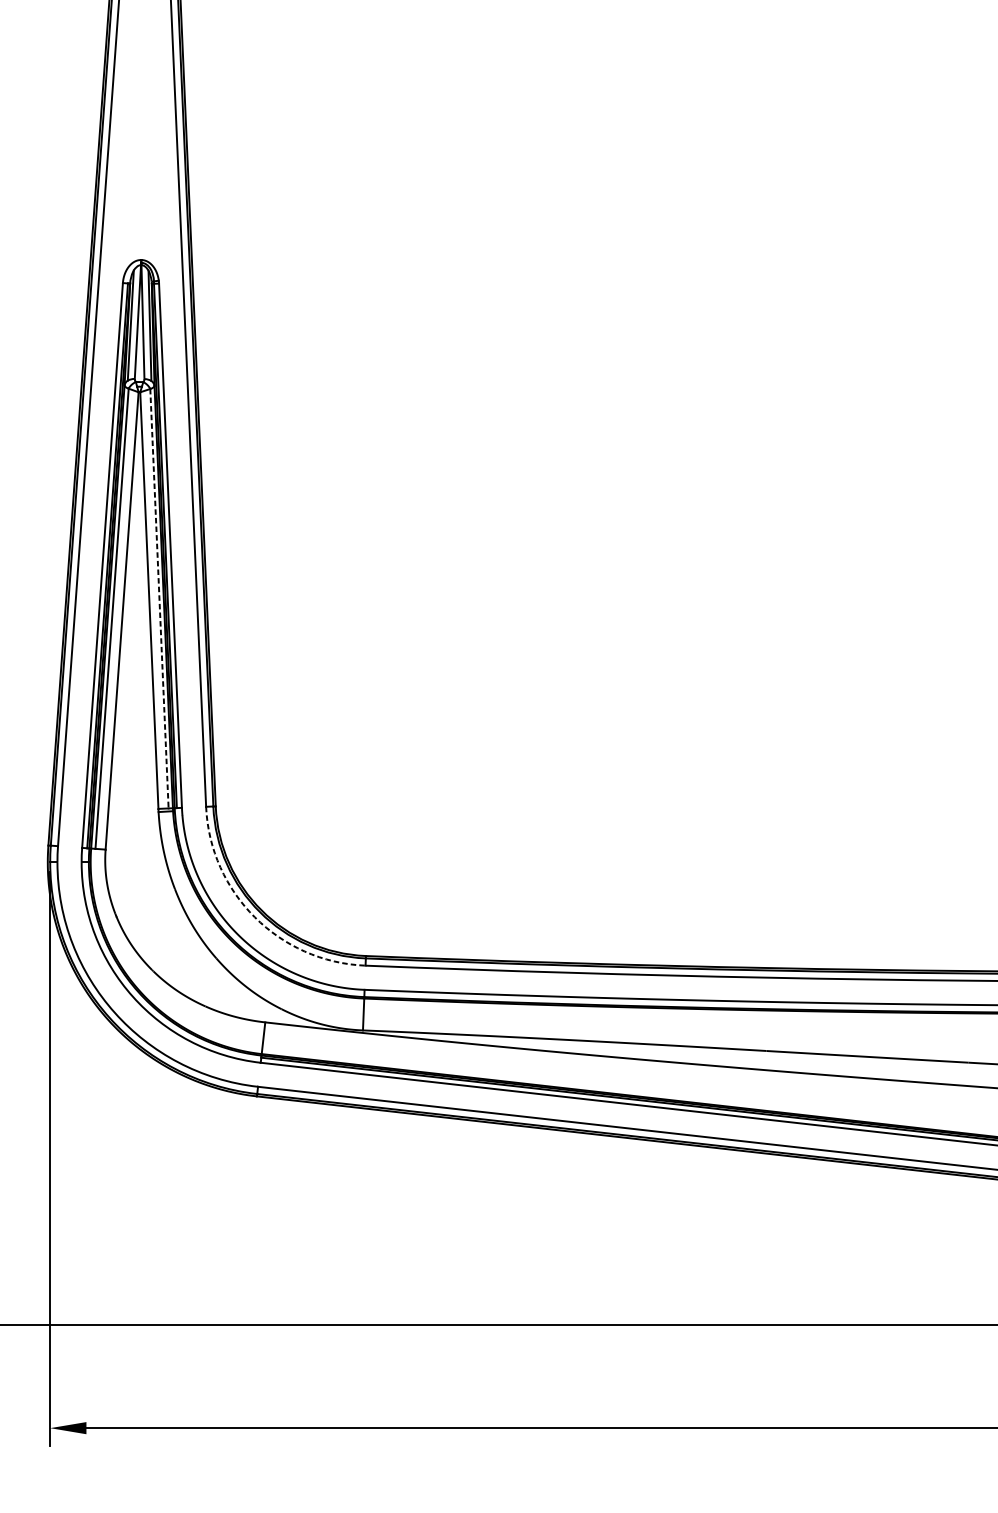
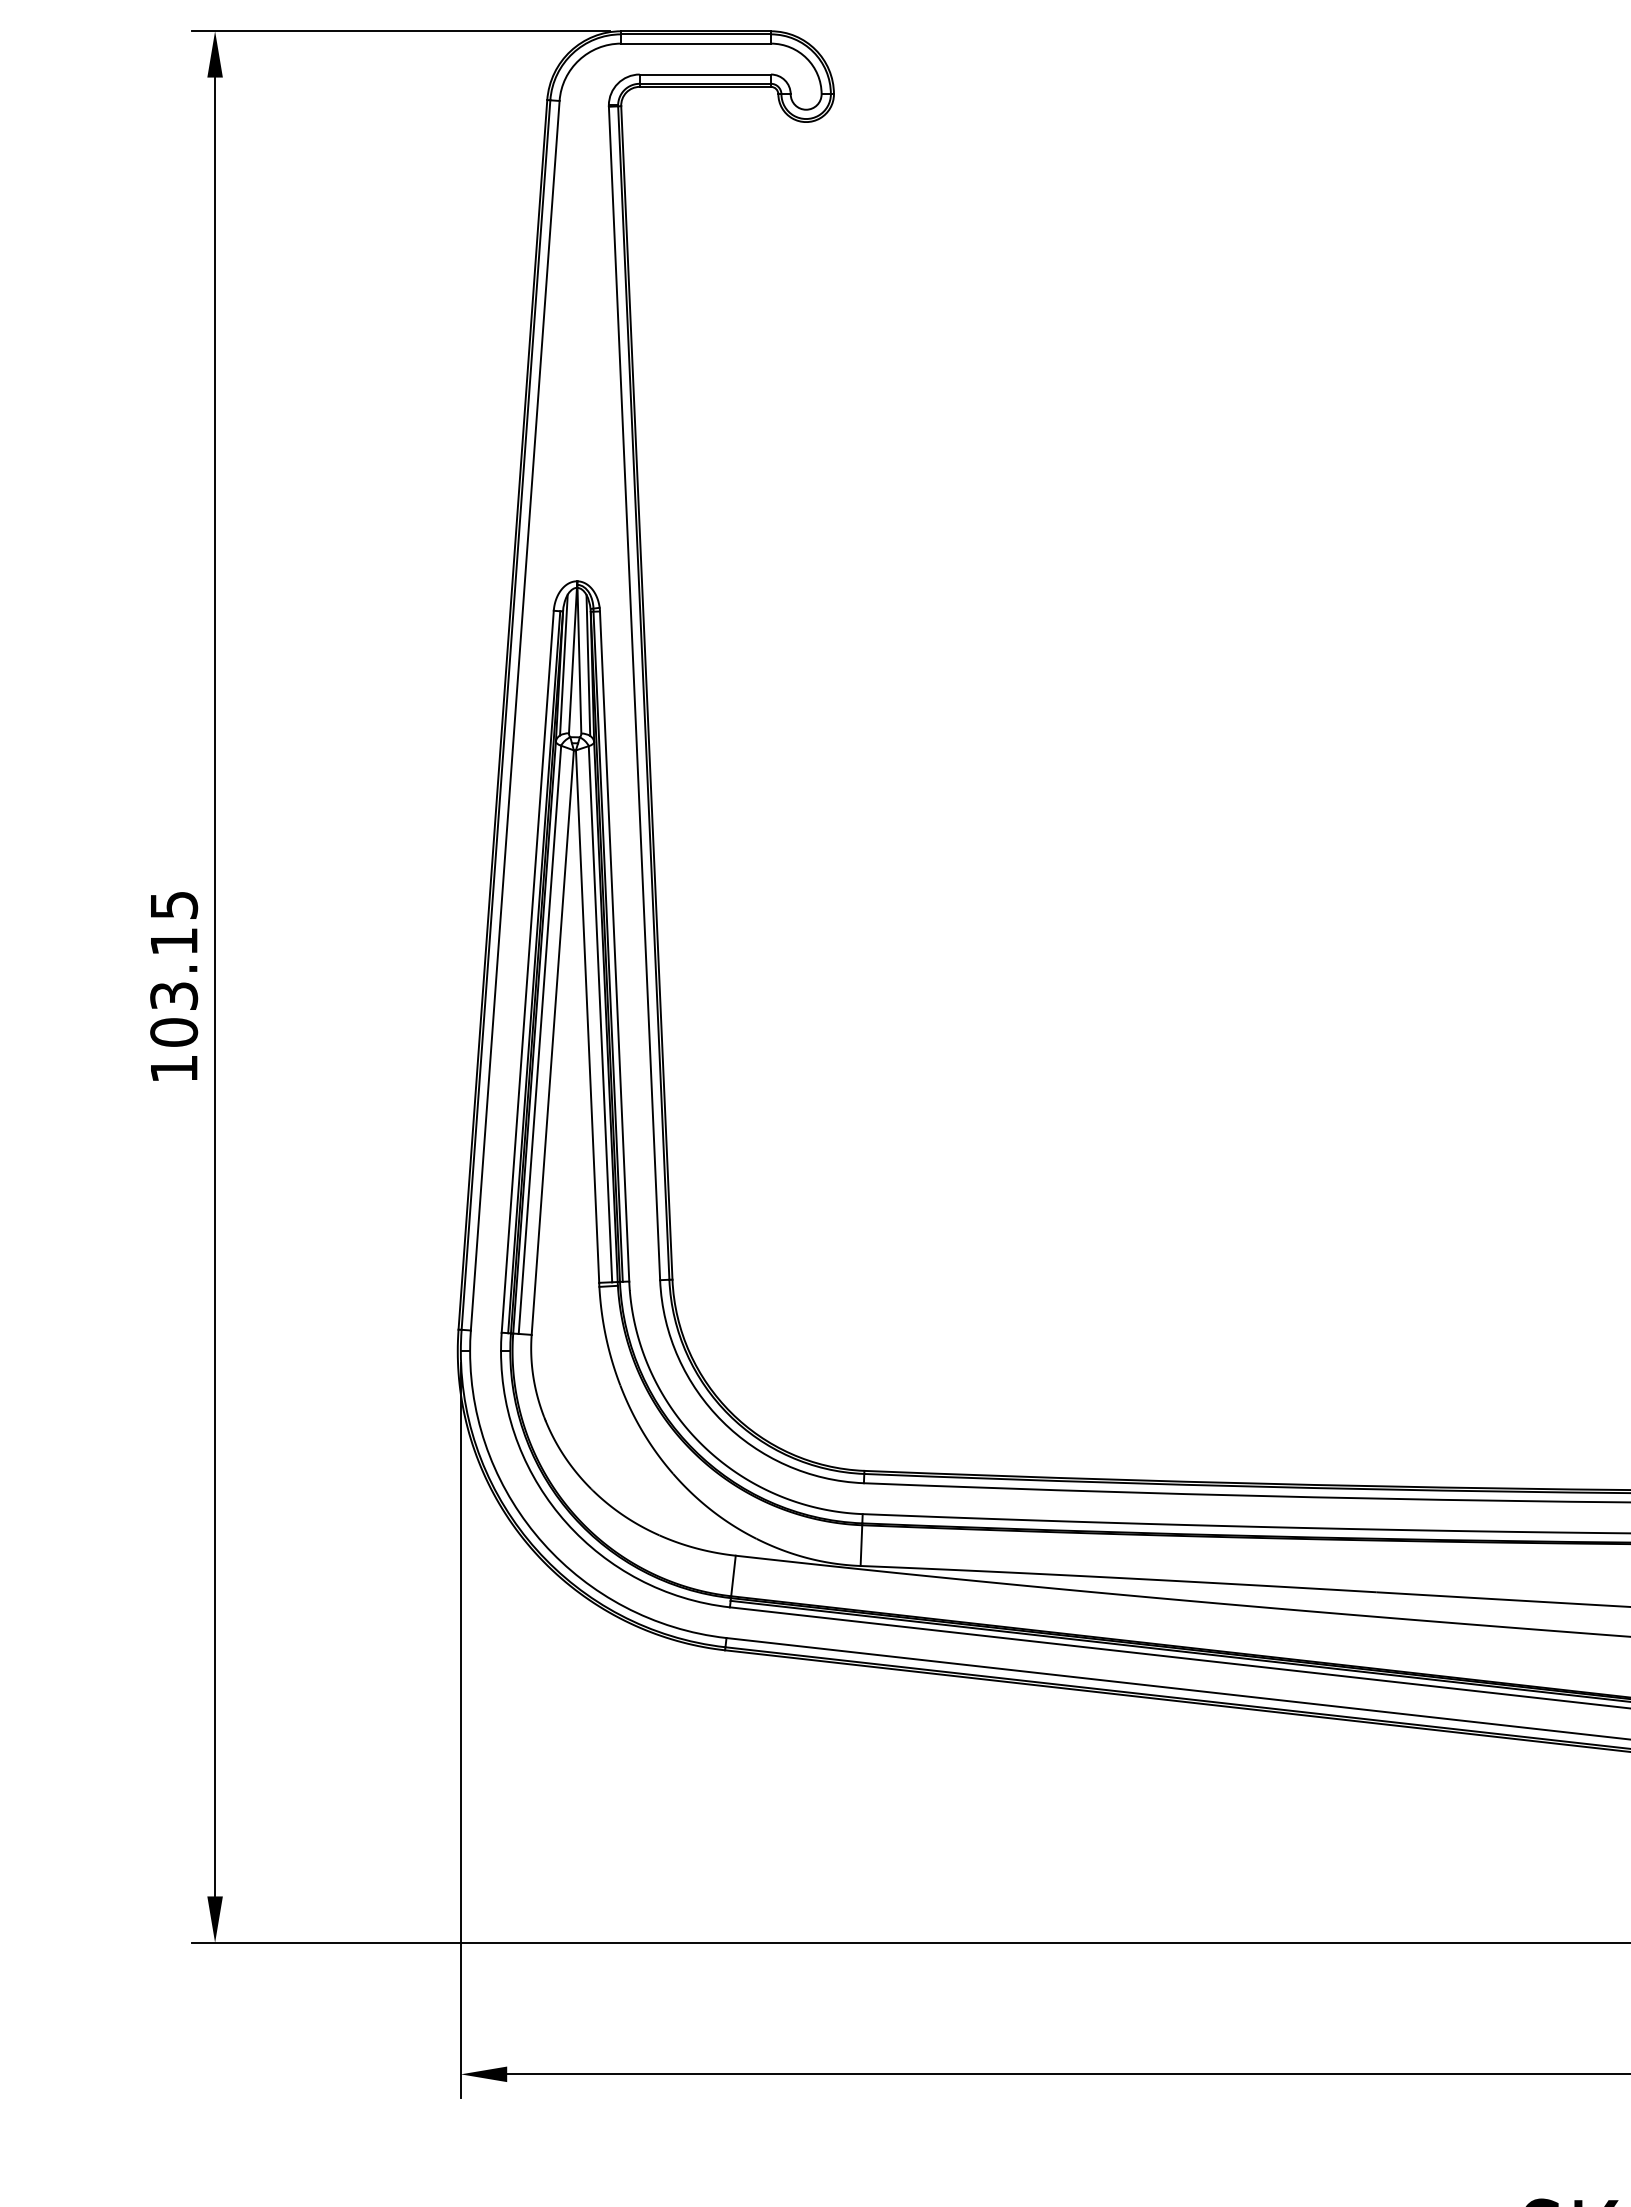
line: (159, 598) -> (600, 1014), dashed -> solid
arc: (254, 917) -> (722, 1421), dashed -> solid

